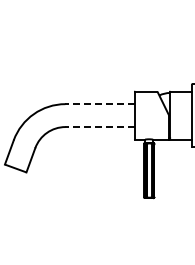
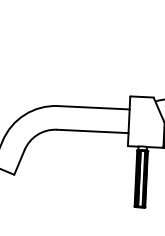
line: (100, 104) -> (94, 108), dashed -> solid
line: (100, 127) -> (93, 131), dashed -> solid

